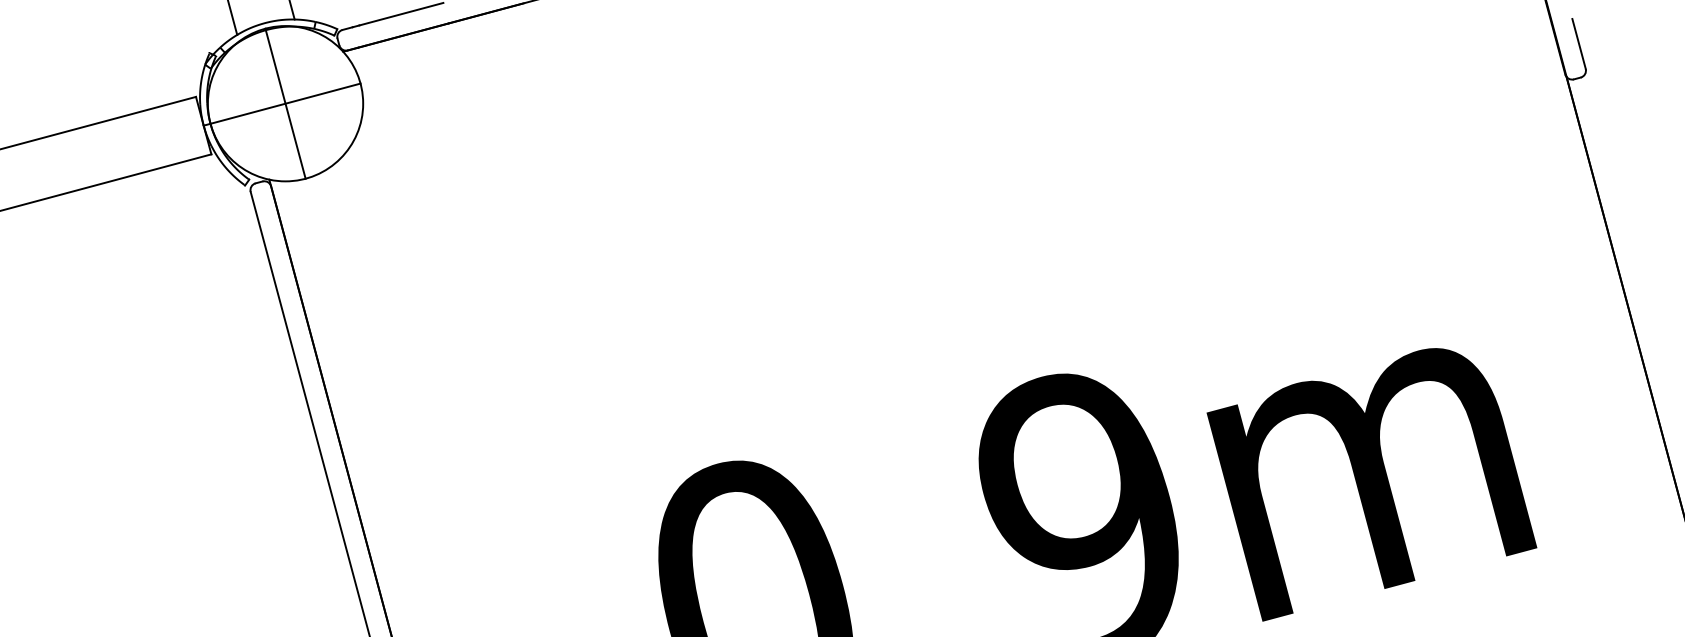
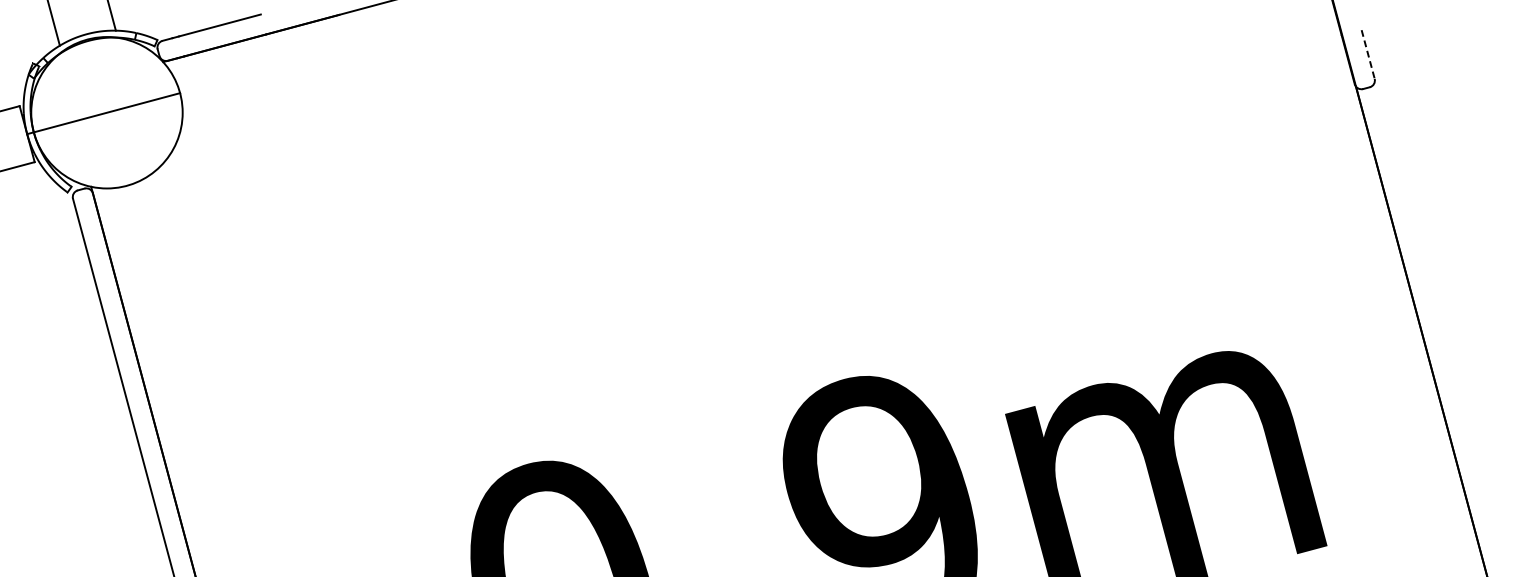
line: (1579, 43) -> (1368, 54), solid -> dashed
line: (285, 103) -> (106, 112), removed

